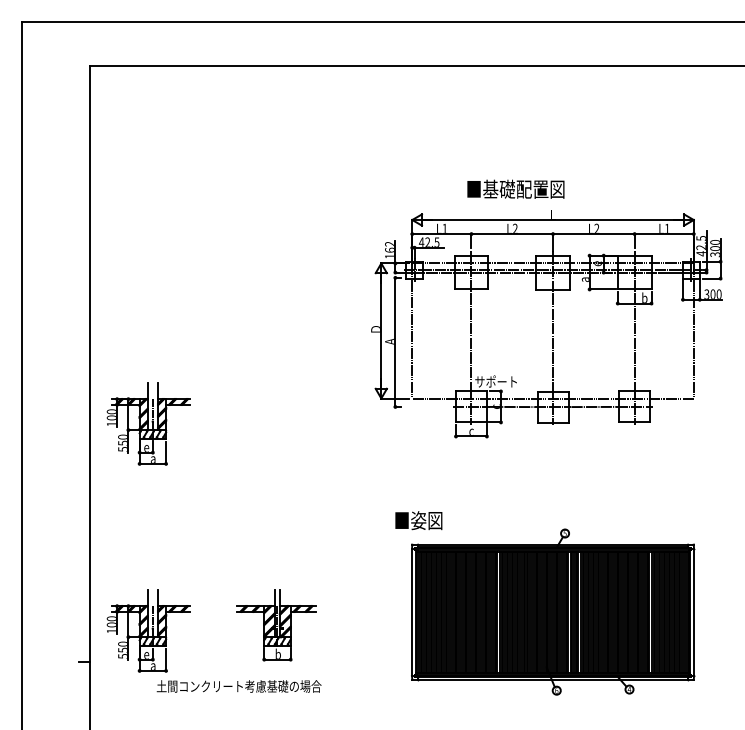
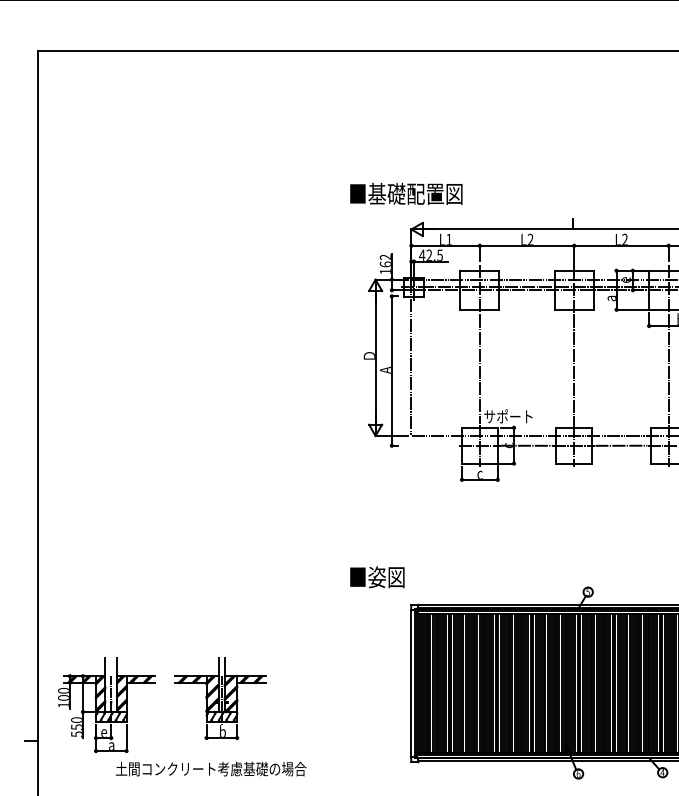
text: (515, 188) -> (405, 192), moved
part: (148, 423) -> (106, 464), removed
text: (418, 520) -> (376, 577), moved
part: (276, 625) -> (220, 698), moved

